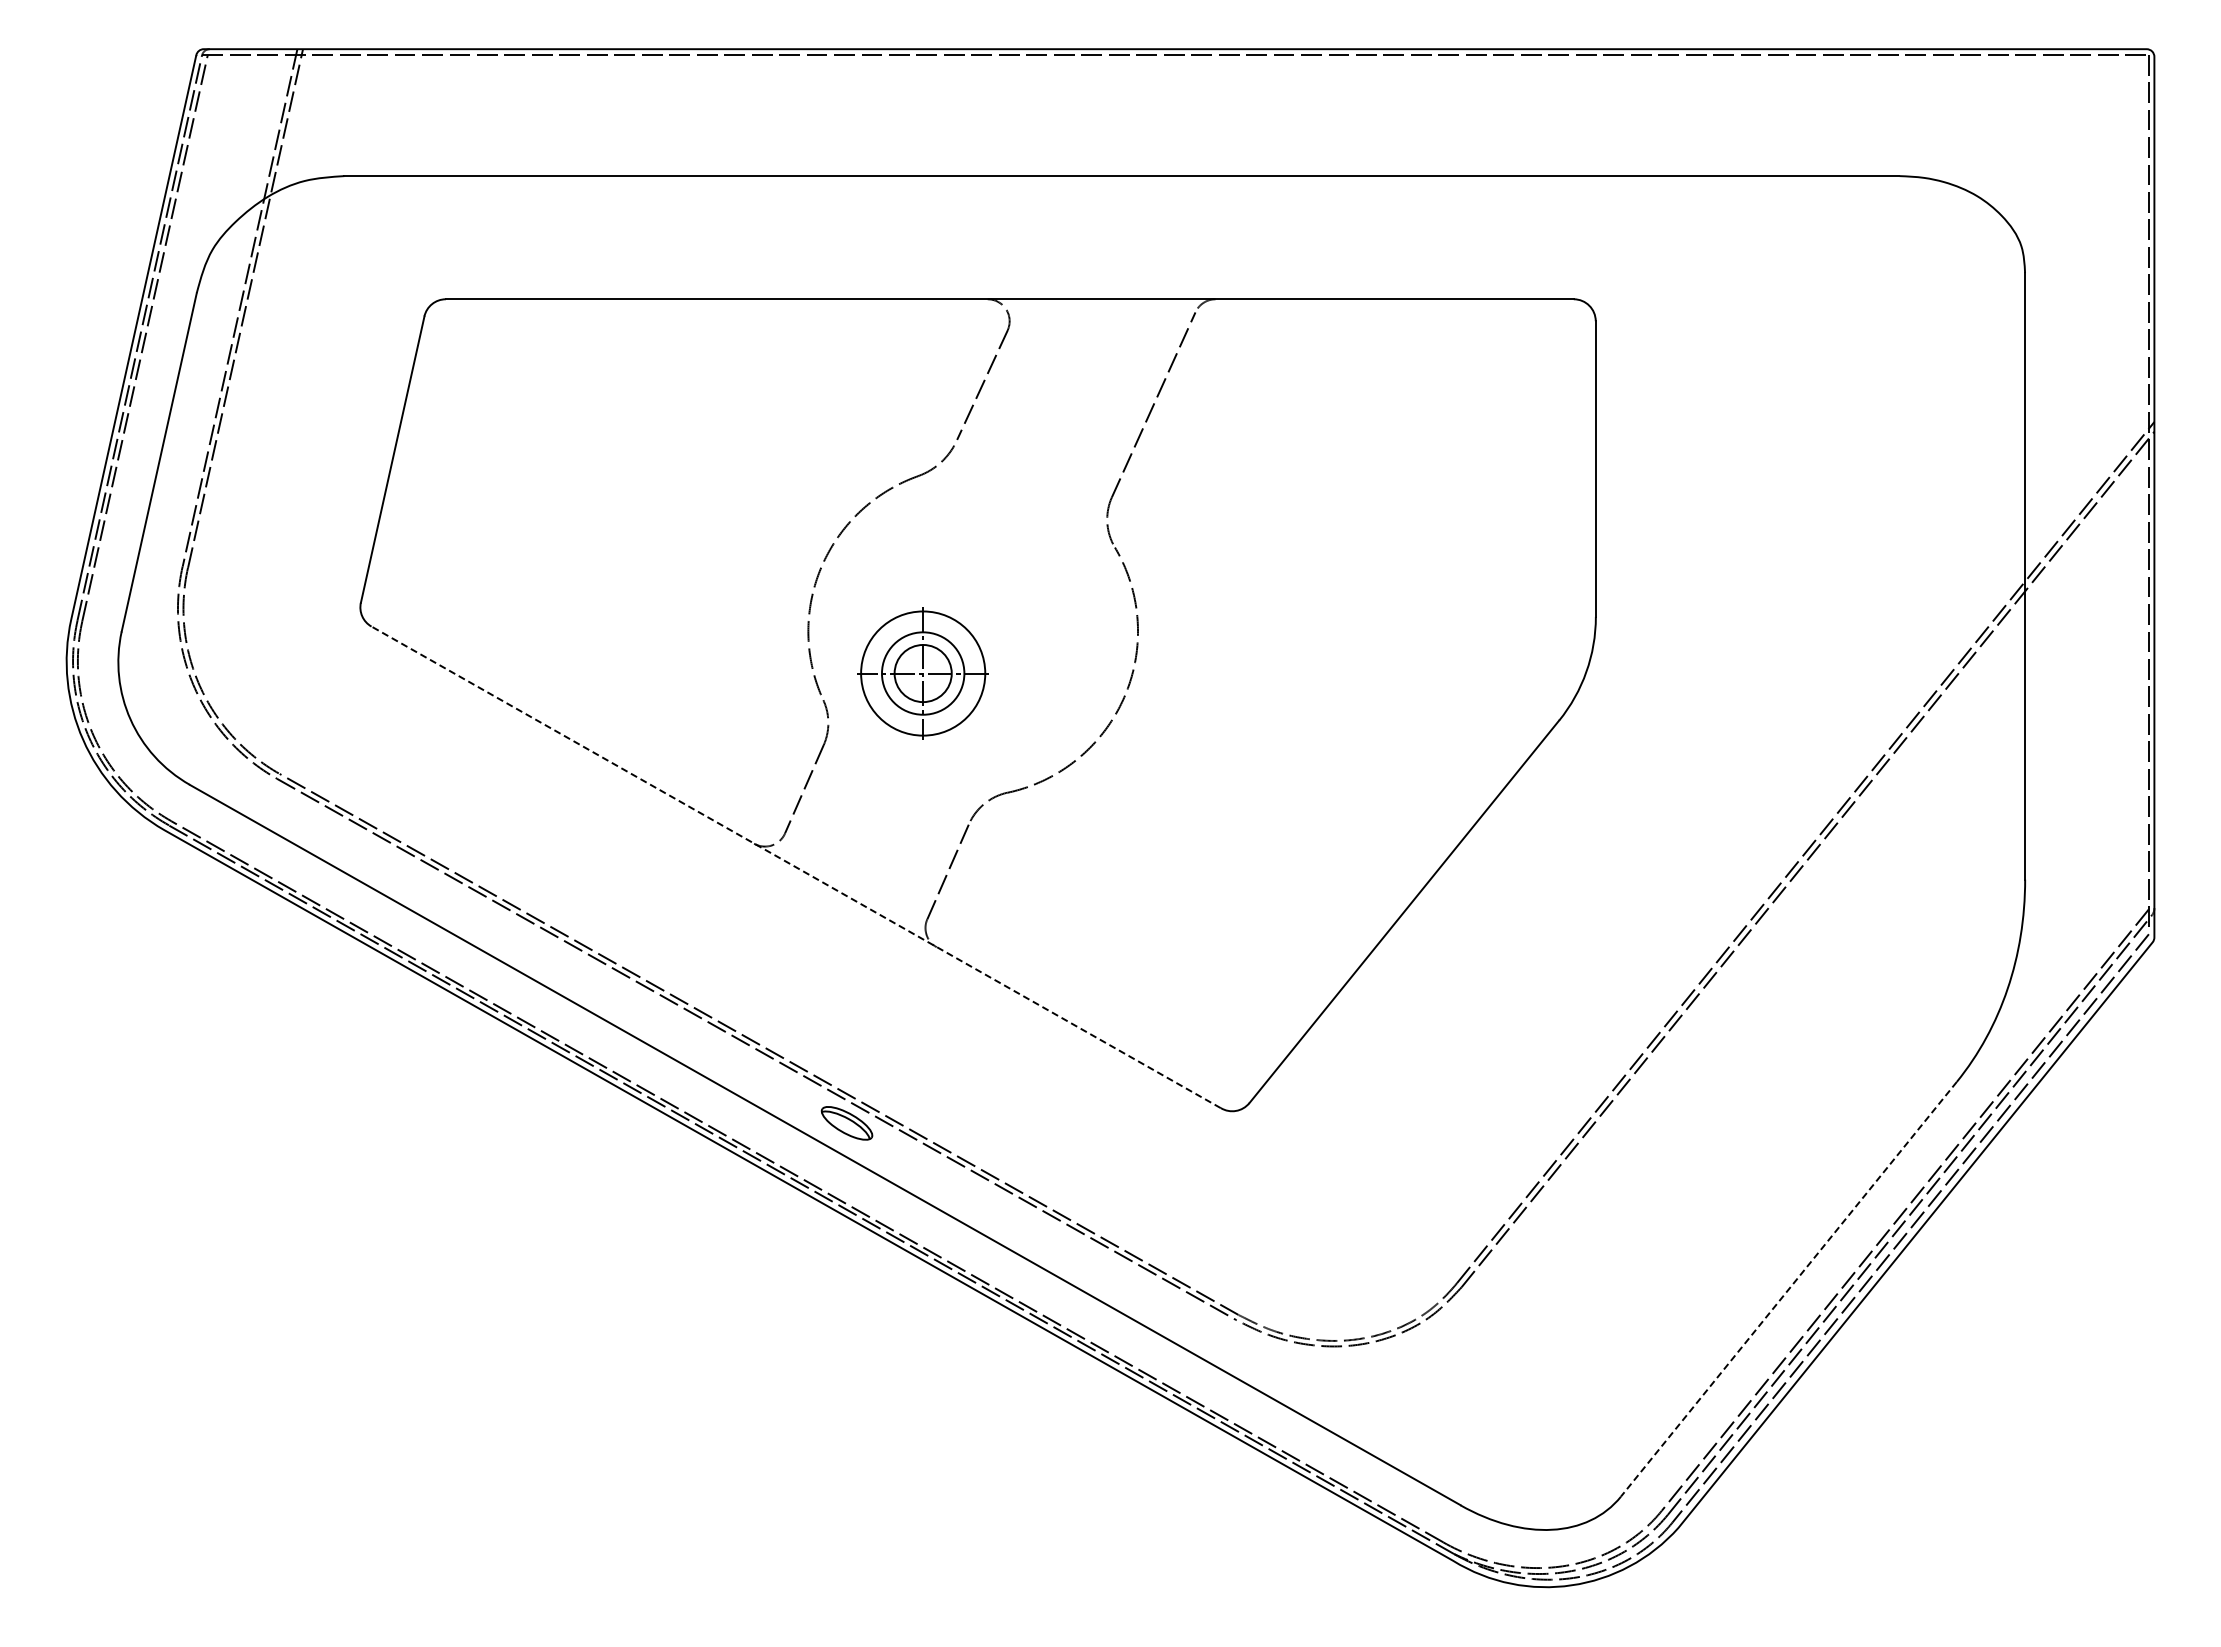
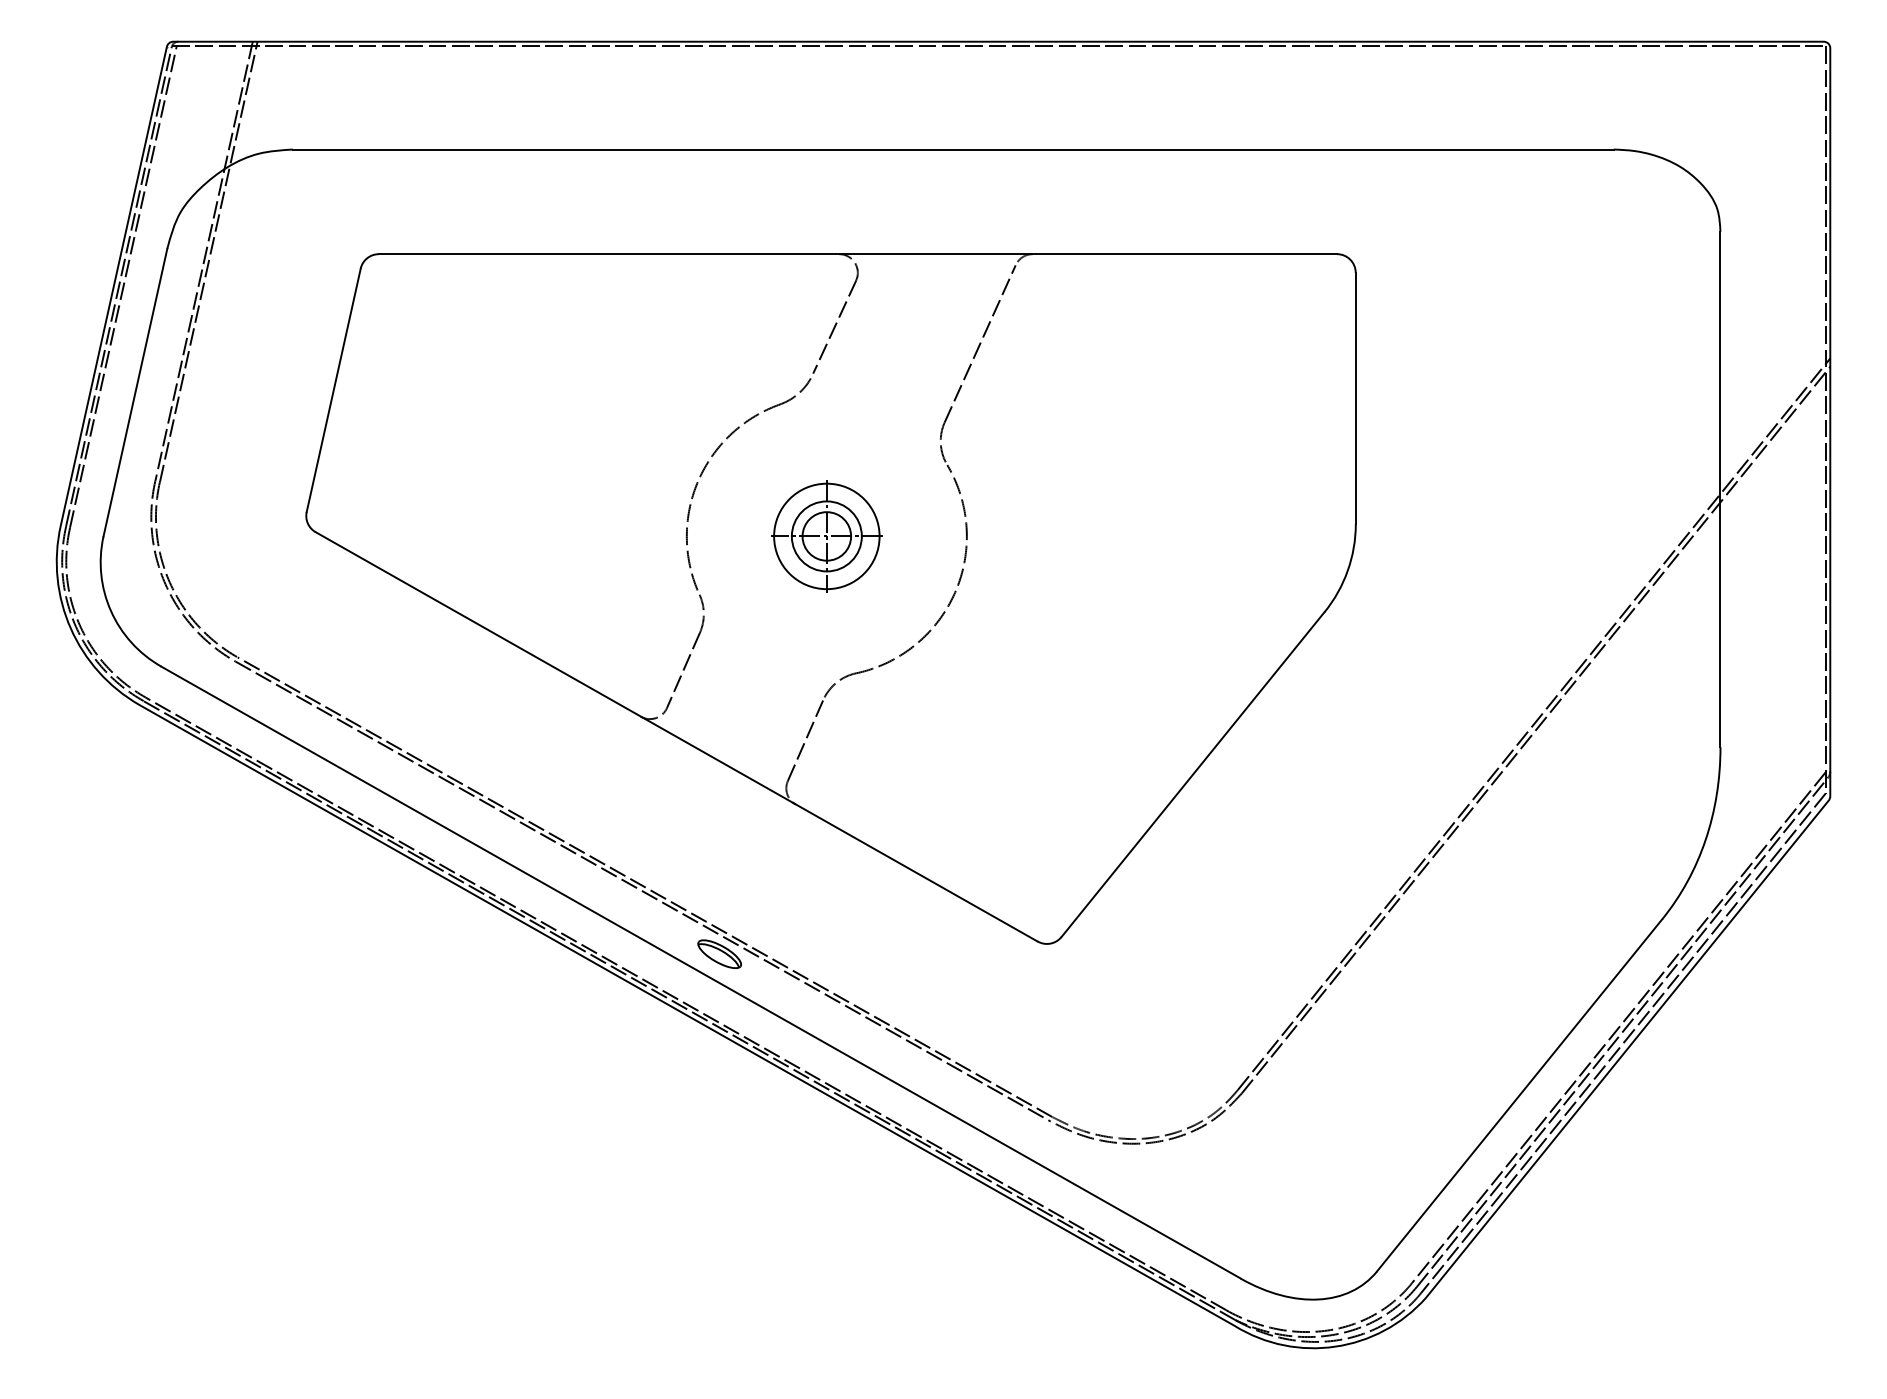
part: (922, 673) -> (826, 536), moved
line: (795, 867) -> (675, 736), dashed -> solid
line: (1788, 1289) -> (1519, 1095), dashed -> solid

